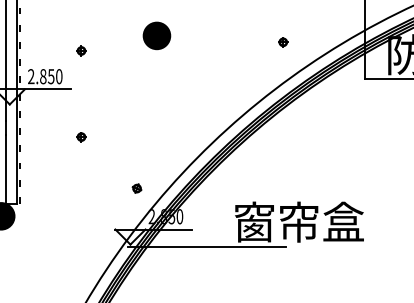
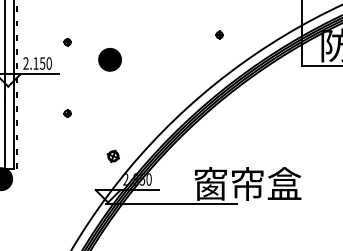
part: (156, 35) -> (109, 59), moved
part: (283, 41) -> (219, 34), moved
text: (42, 76) -> (35, 63), 2.850 -> 2.150
part: (136, 187) -> (113, 155), size x1.6

